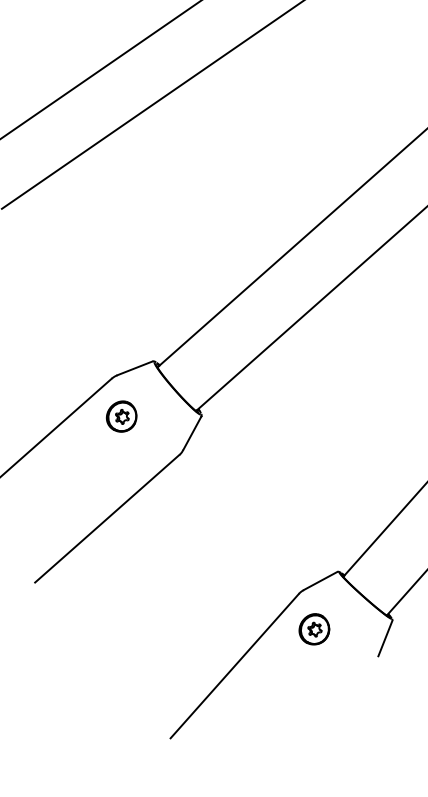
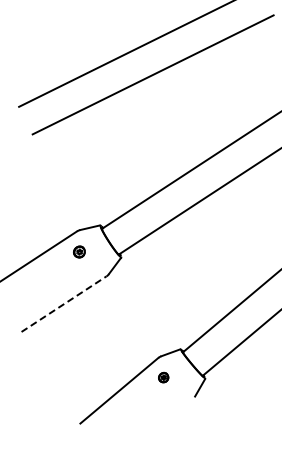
part: (121, 415) -> (79, 251), size x0.7
line: (108, 519) -> (64, 304), solid -> dashed
part: (313, 629) -> (163, 377), size x0.6

